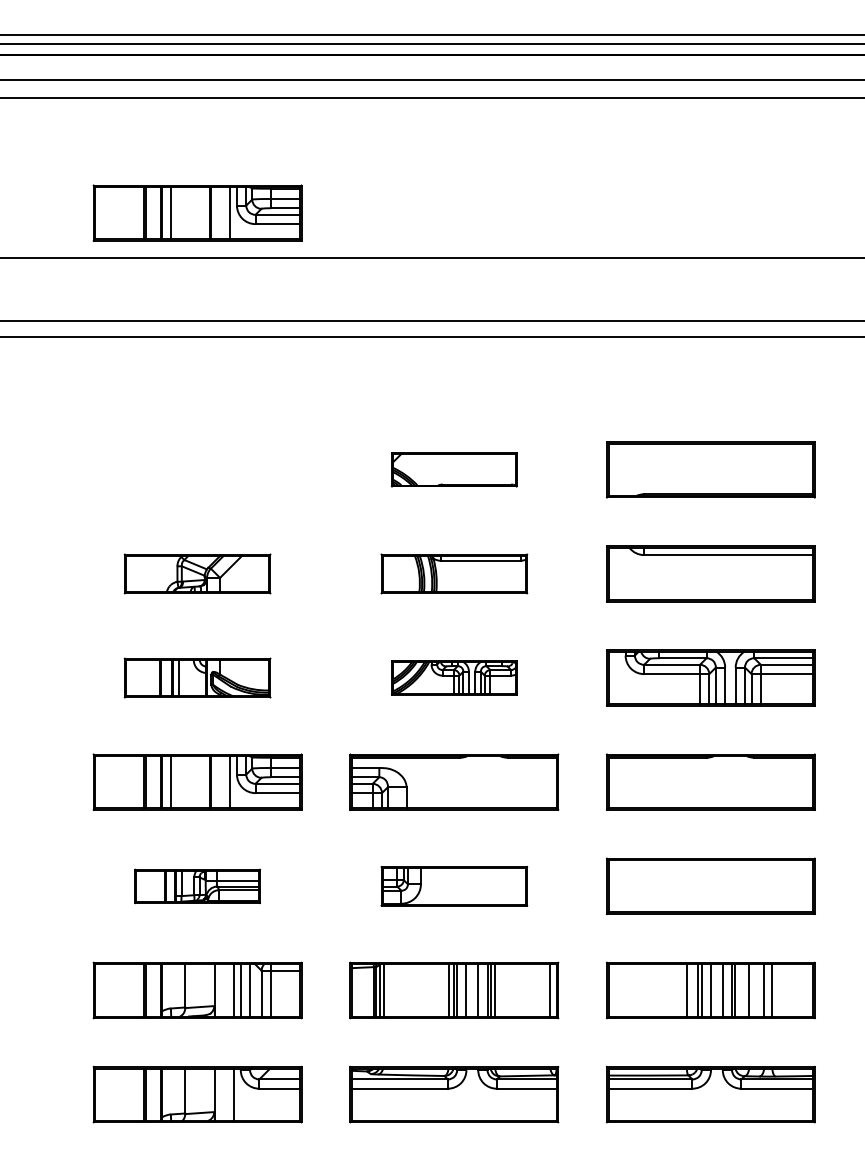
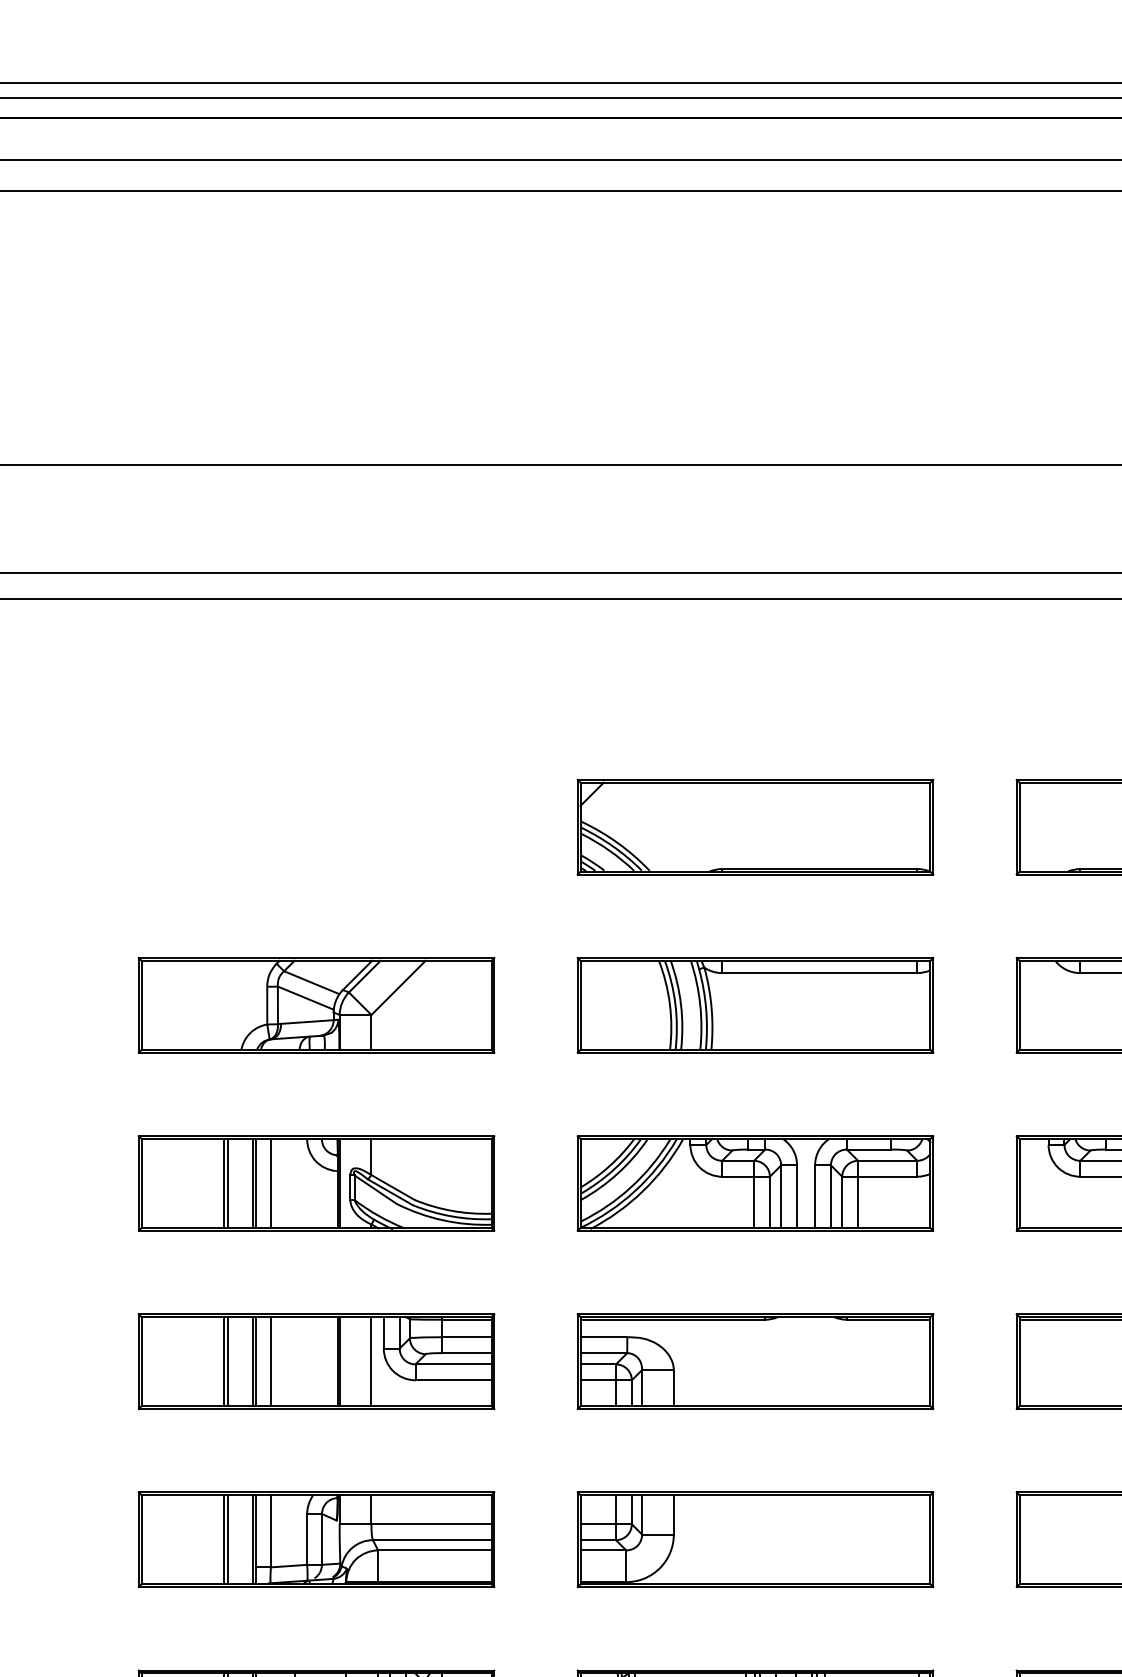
part: (197, 212) -> (316, 387), removed
part: (454, 469) -> (755, 826), size x1.67
part: (197, 573) -> (316, 1004), size x1.43
part: (454, 573) -> (755, 1004), size x1.43
part: (197, 677) -> (316, 1182), size x1.43
part: (454, 677) -> (755, 1182), size x1.67
part: (197, 886) -> (316, 1539), size x1.67
part: (454, 886) -> (755, 1539), size x1.43

